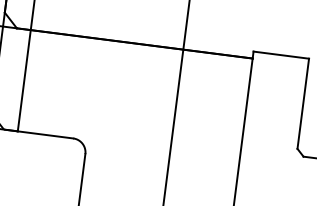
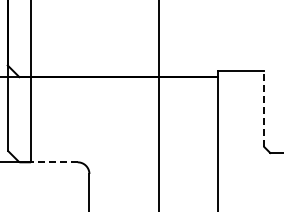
line: (303, 104) -> (264, 109), solid -> dashed
line: (44, 134) -> (53, 162), solid -> dashed

